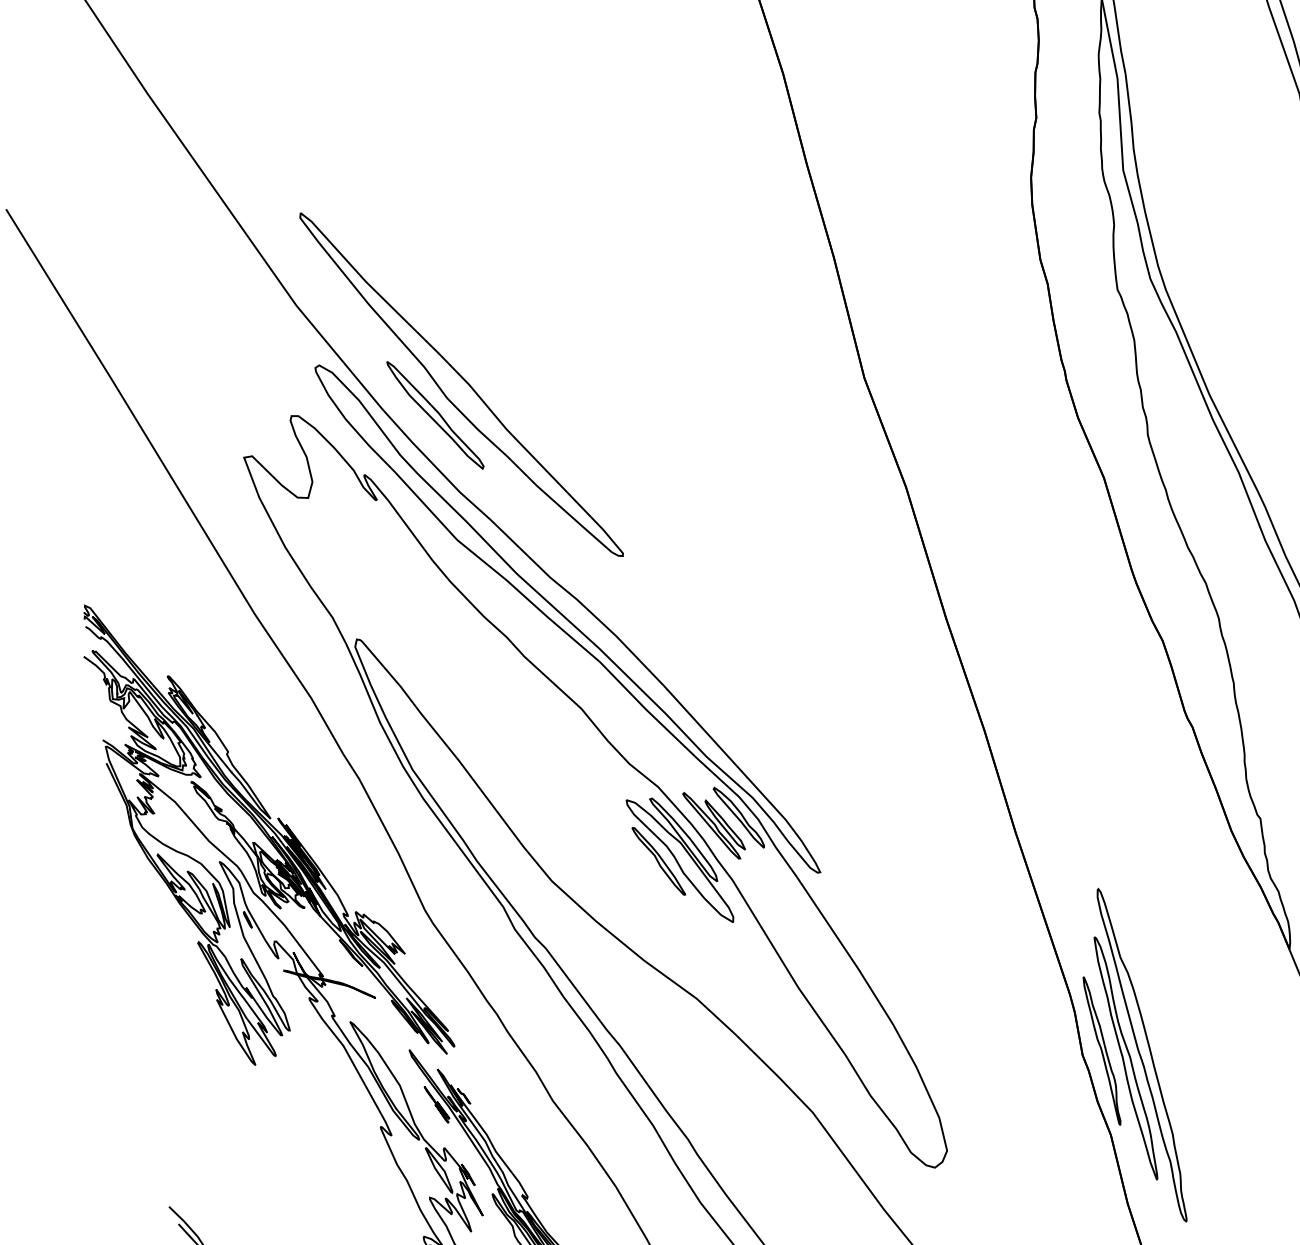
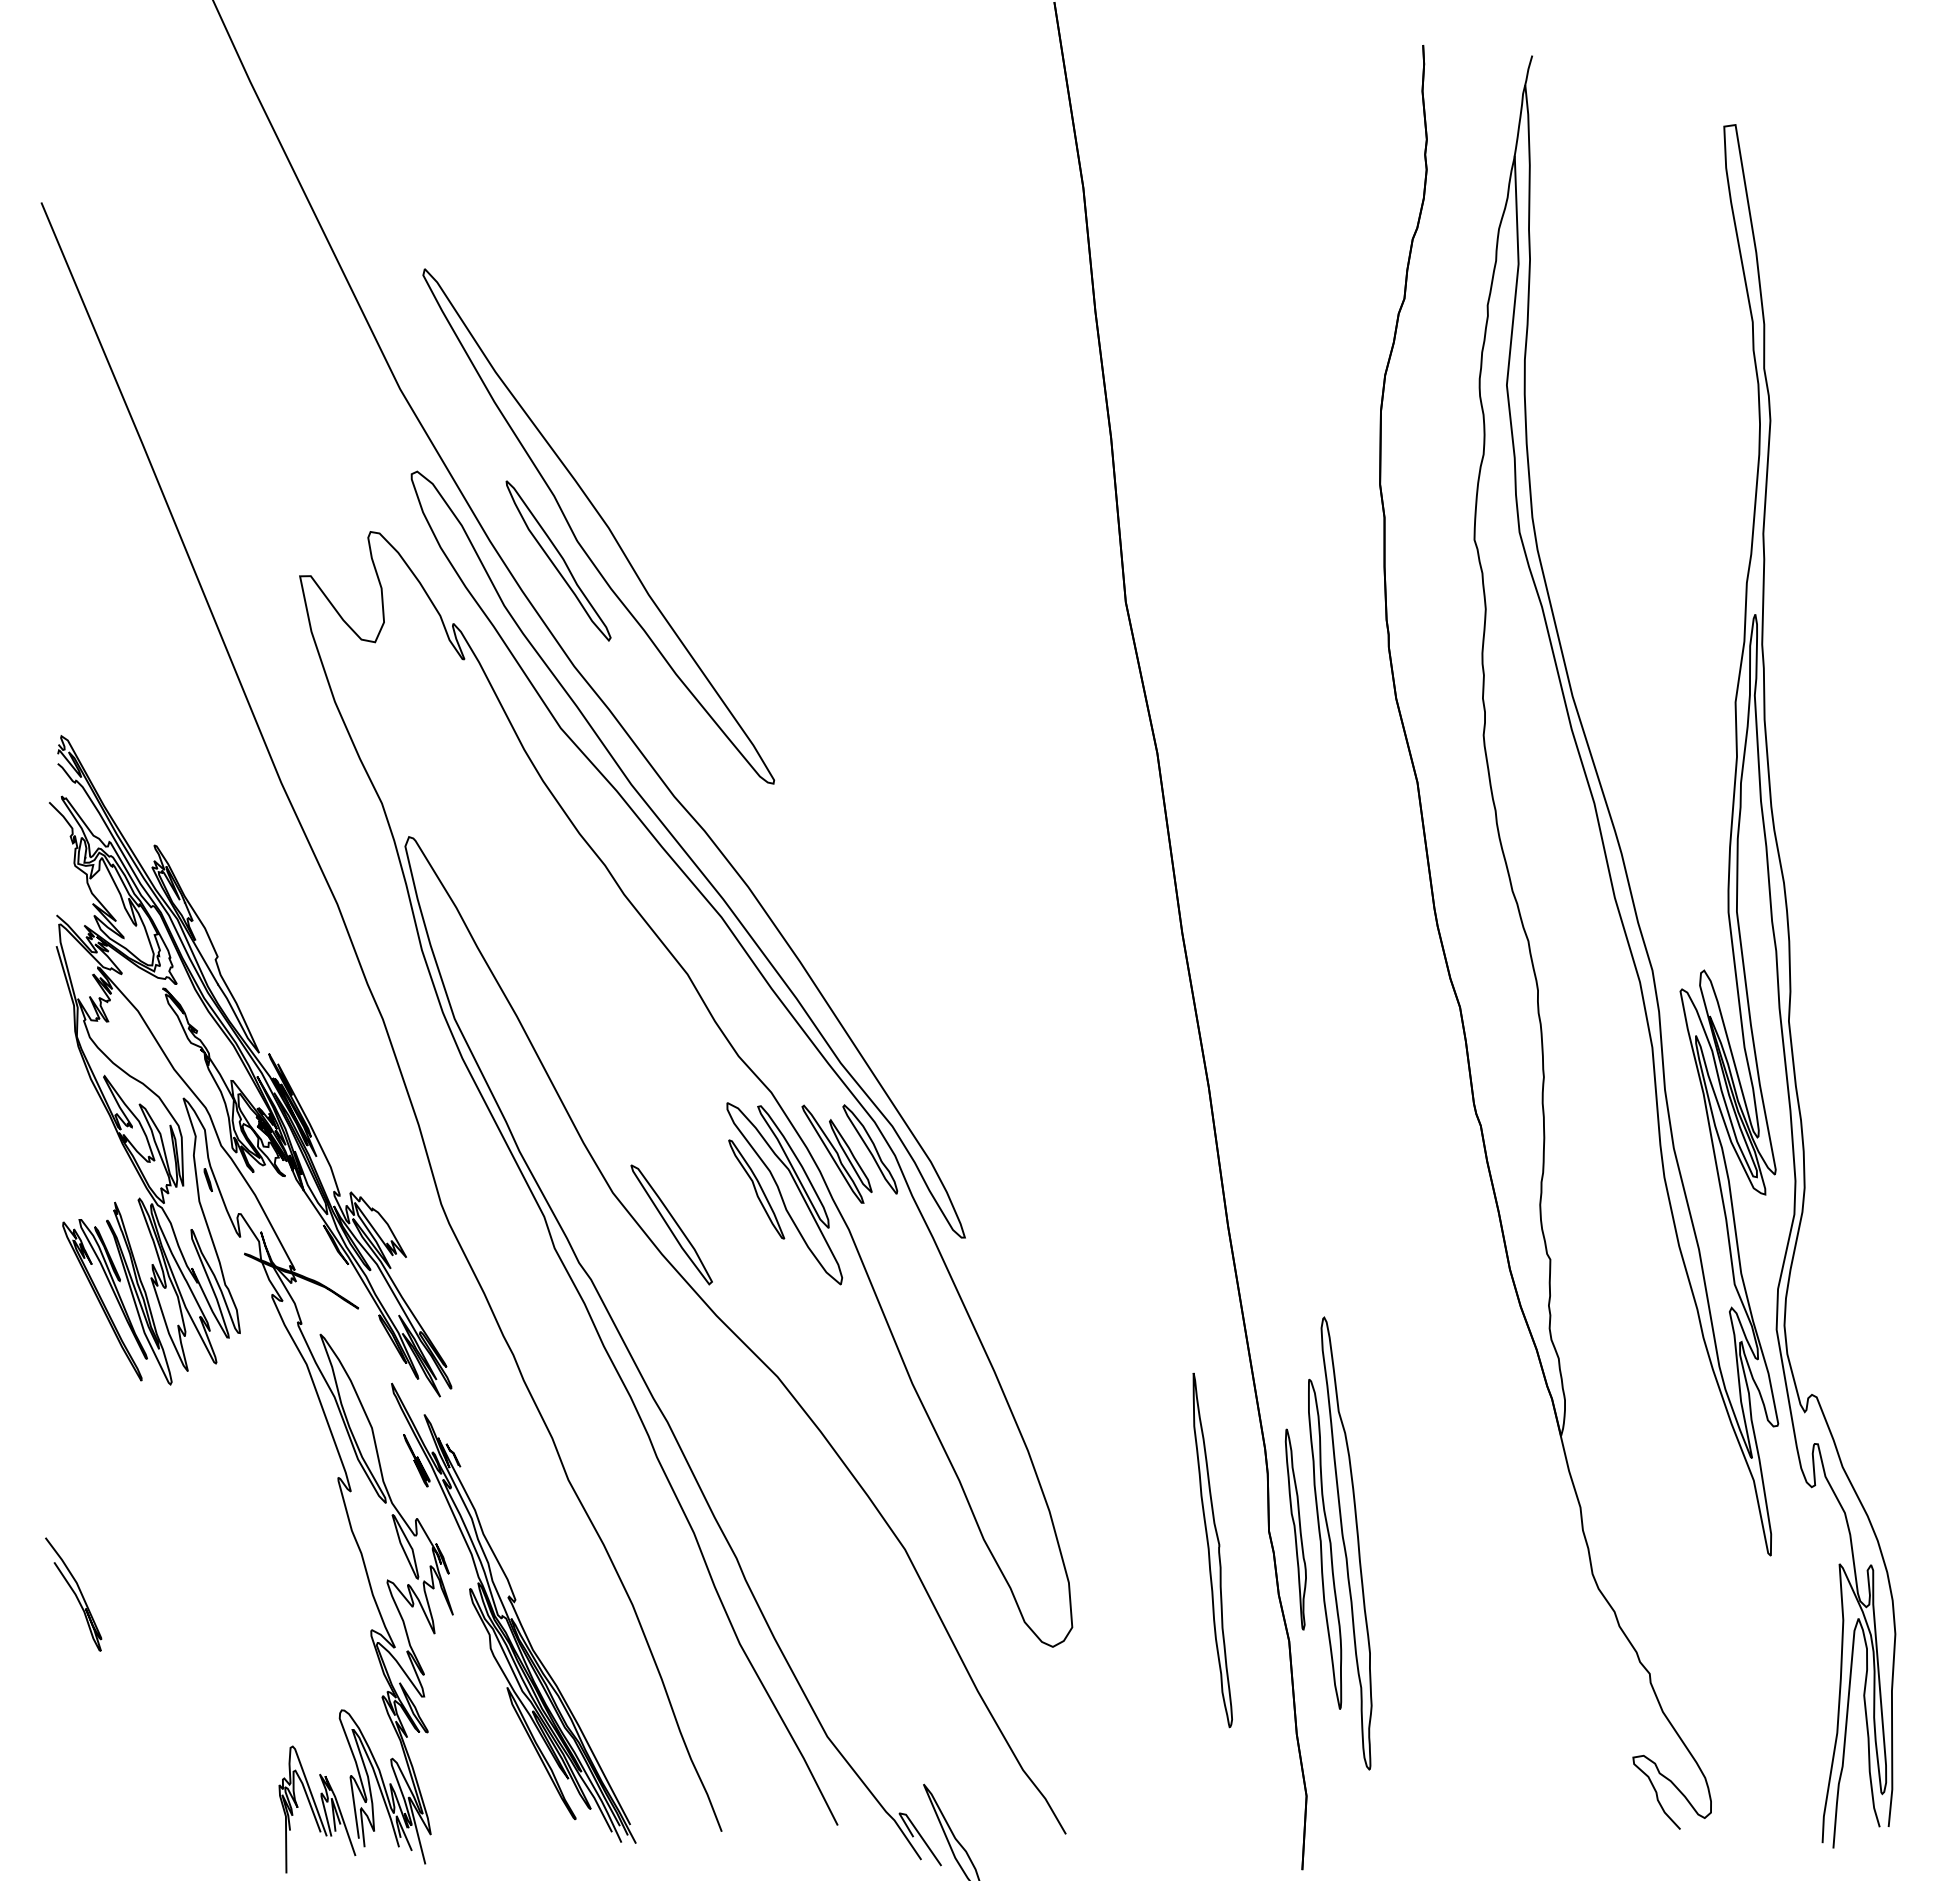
part: (599, 897) -> (671, 1224), added
part: (193, 1015) -> (117, 1293), added
part: (1042, 1076) -> (1212, 1550), added

